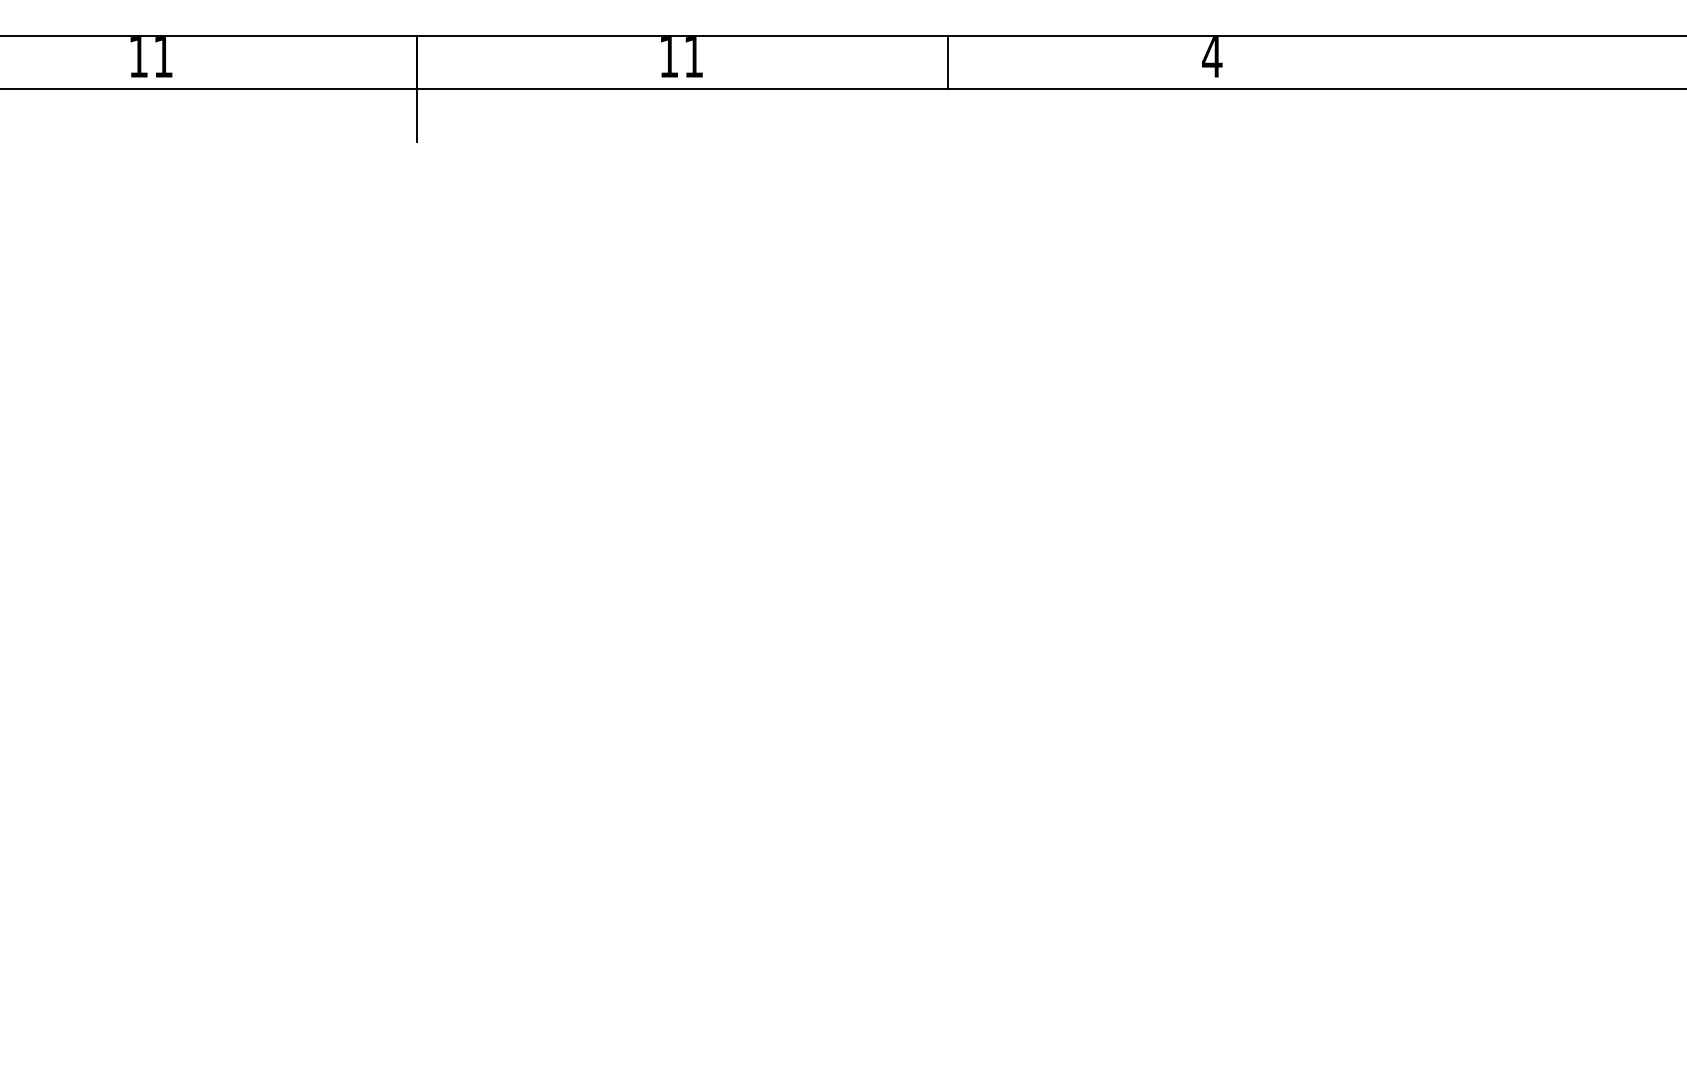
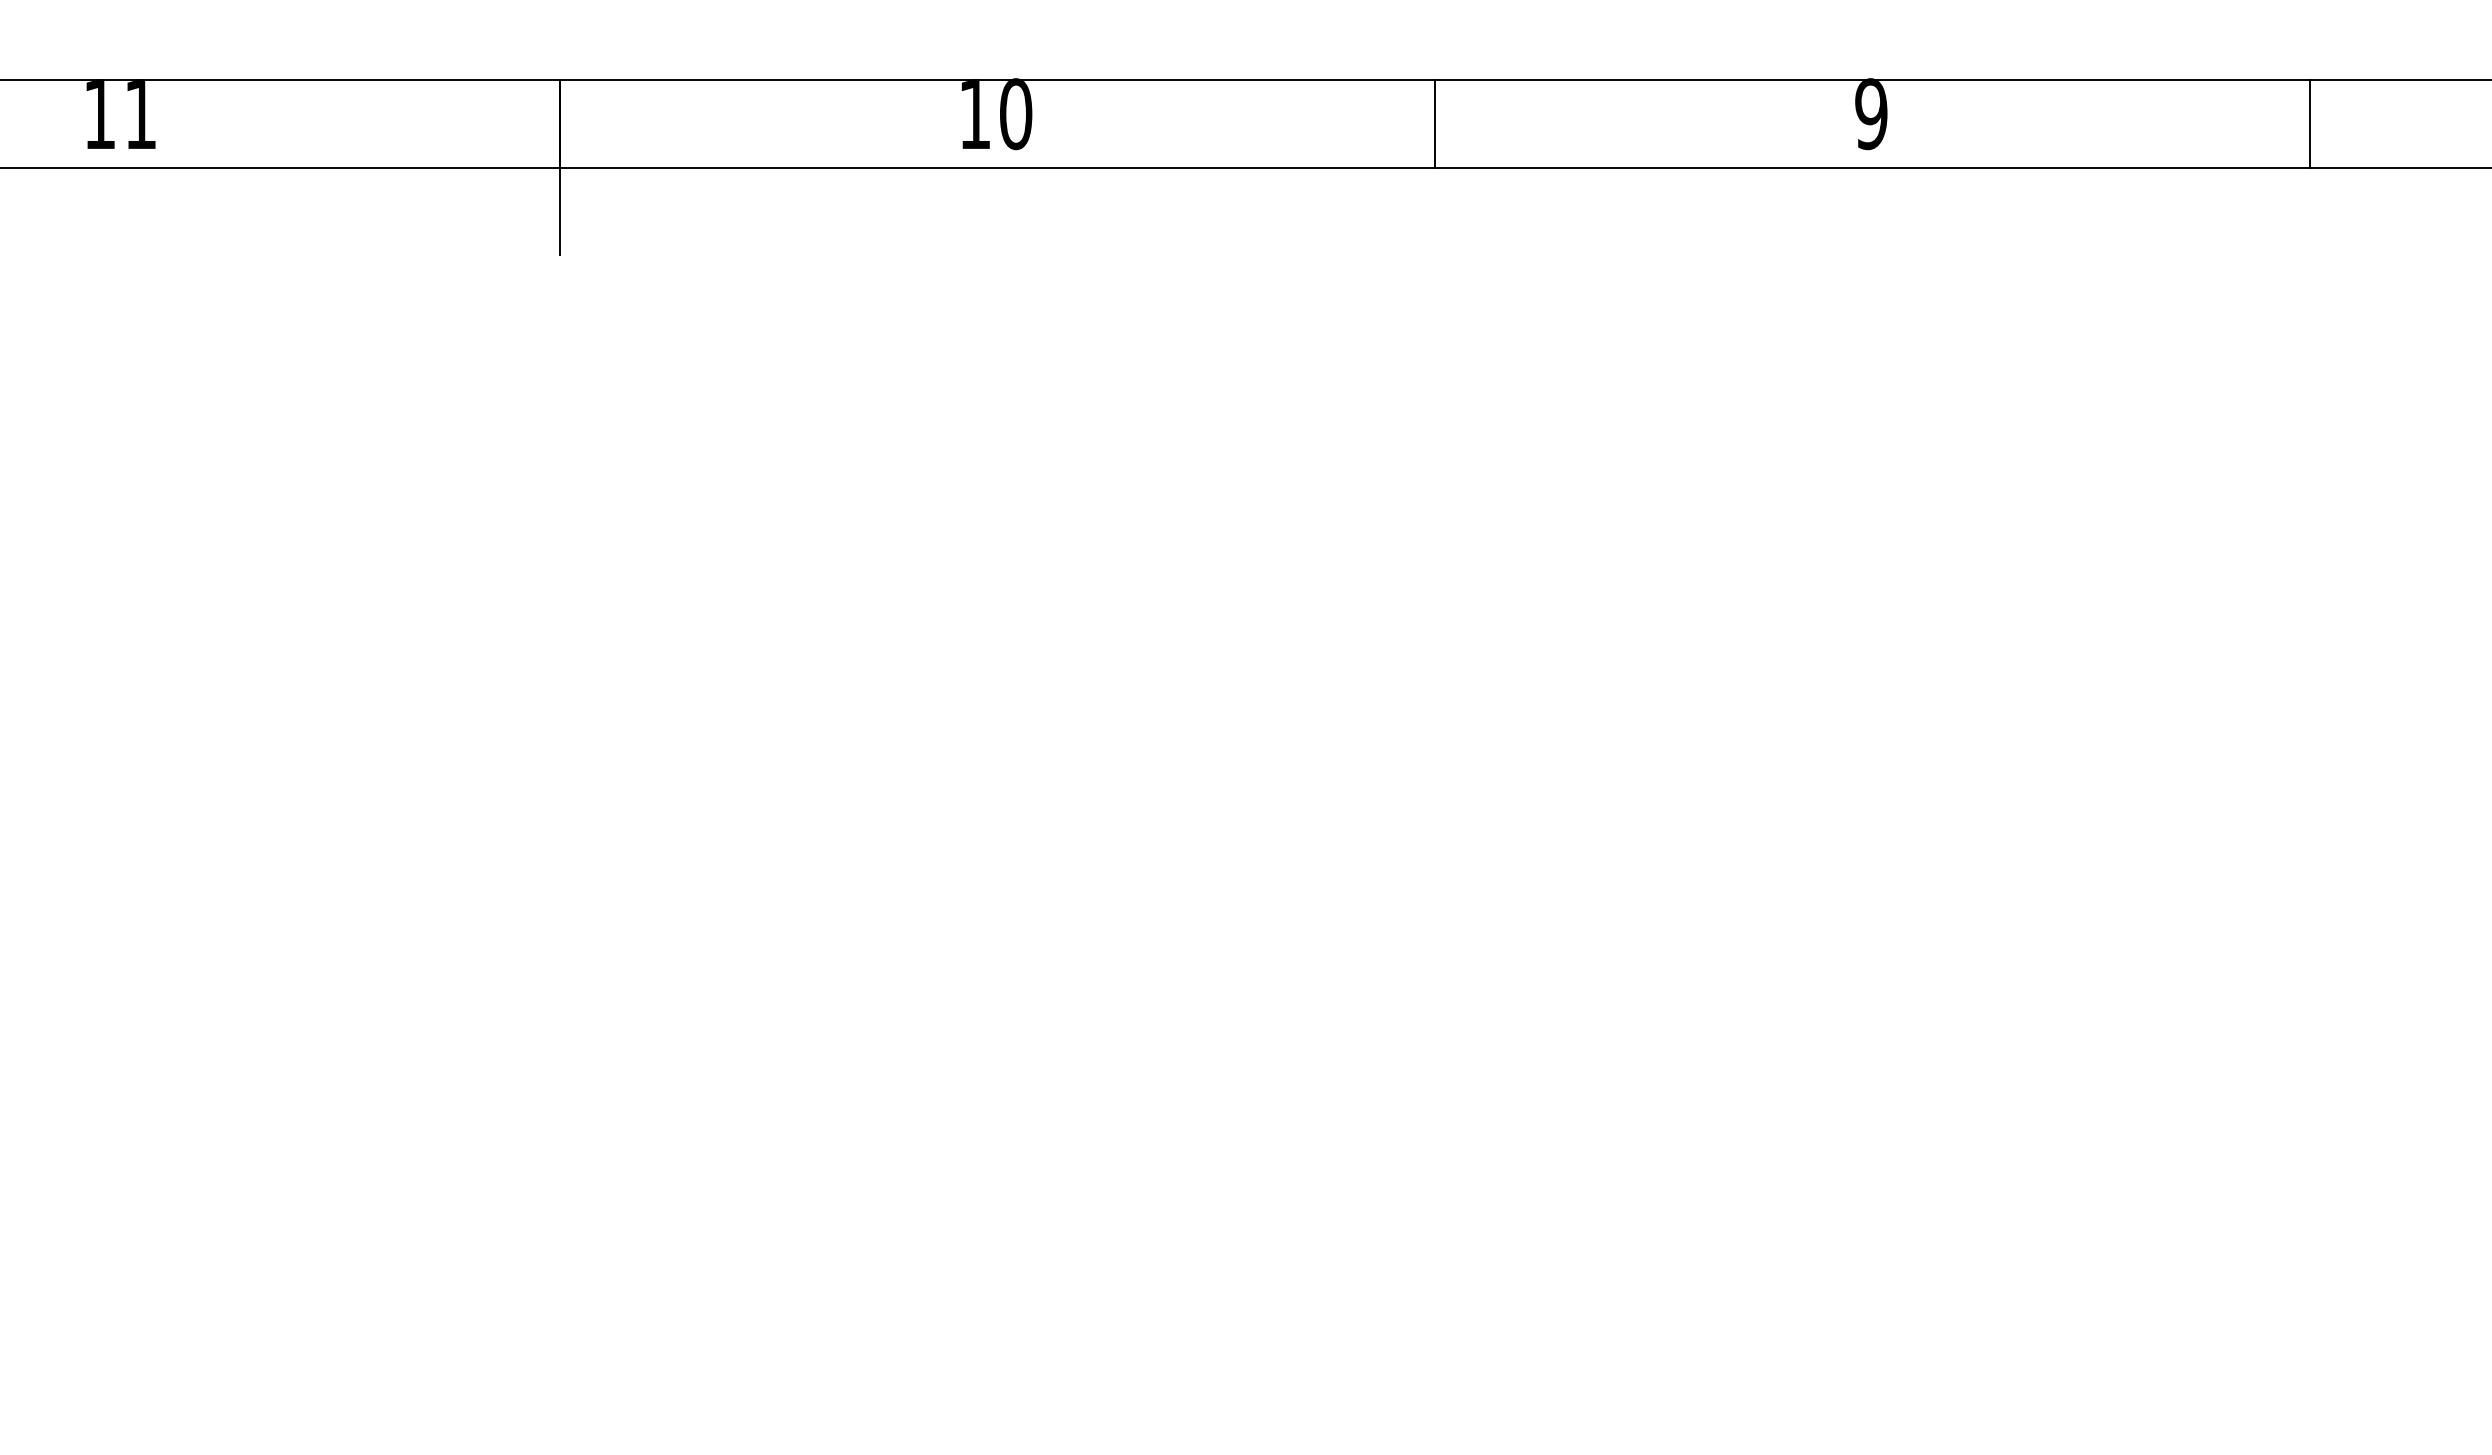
text: (693, 56) -> (1015, 114), 11 -> 10
text: (1212, 56) -> (1871, 114), 4 -> 9
line: (1478, 62) -> (2310, 124), added

